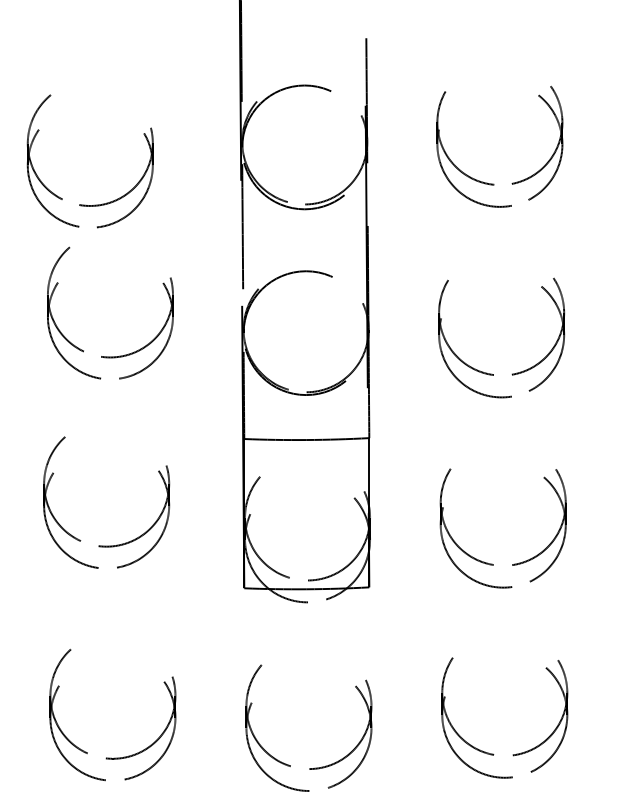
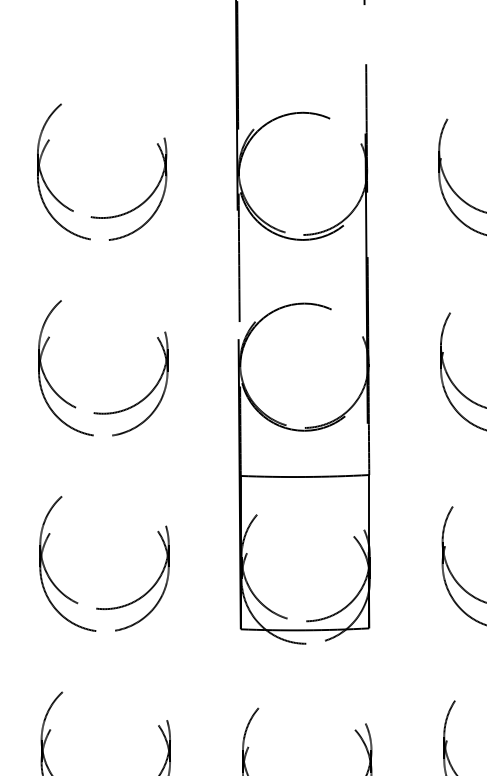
part: (85, 204) -> (97, 216), moved
part: (119, 355) -> (112, 411), moved
part: (106, 545) -> (104, 607), moved

